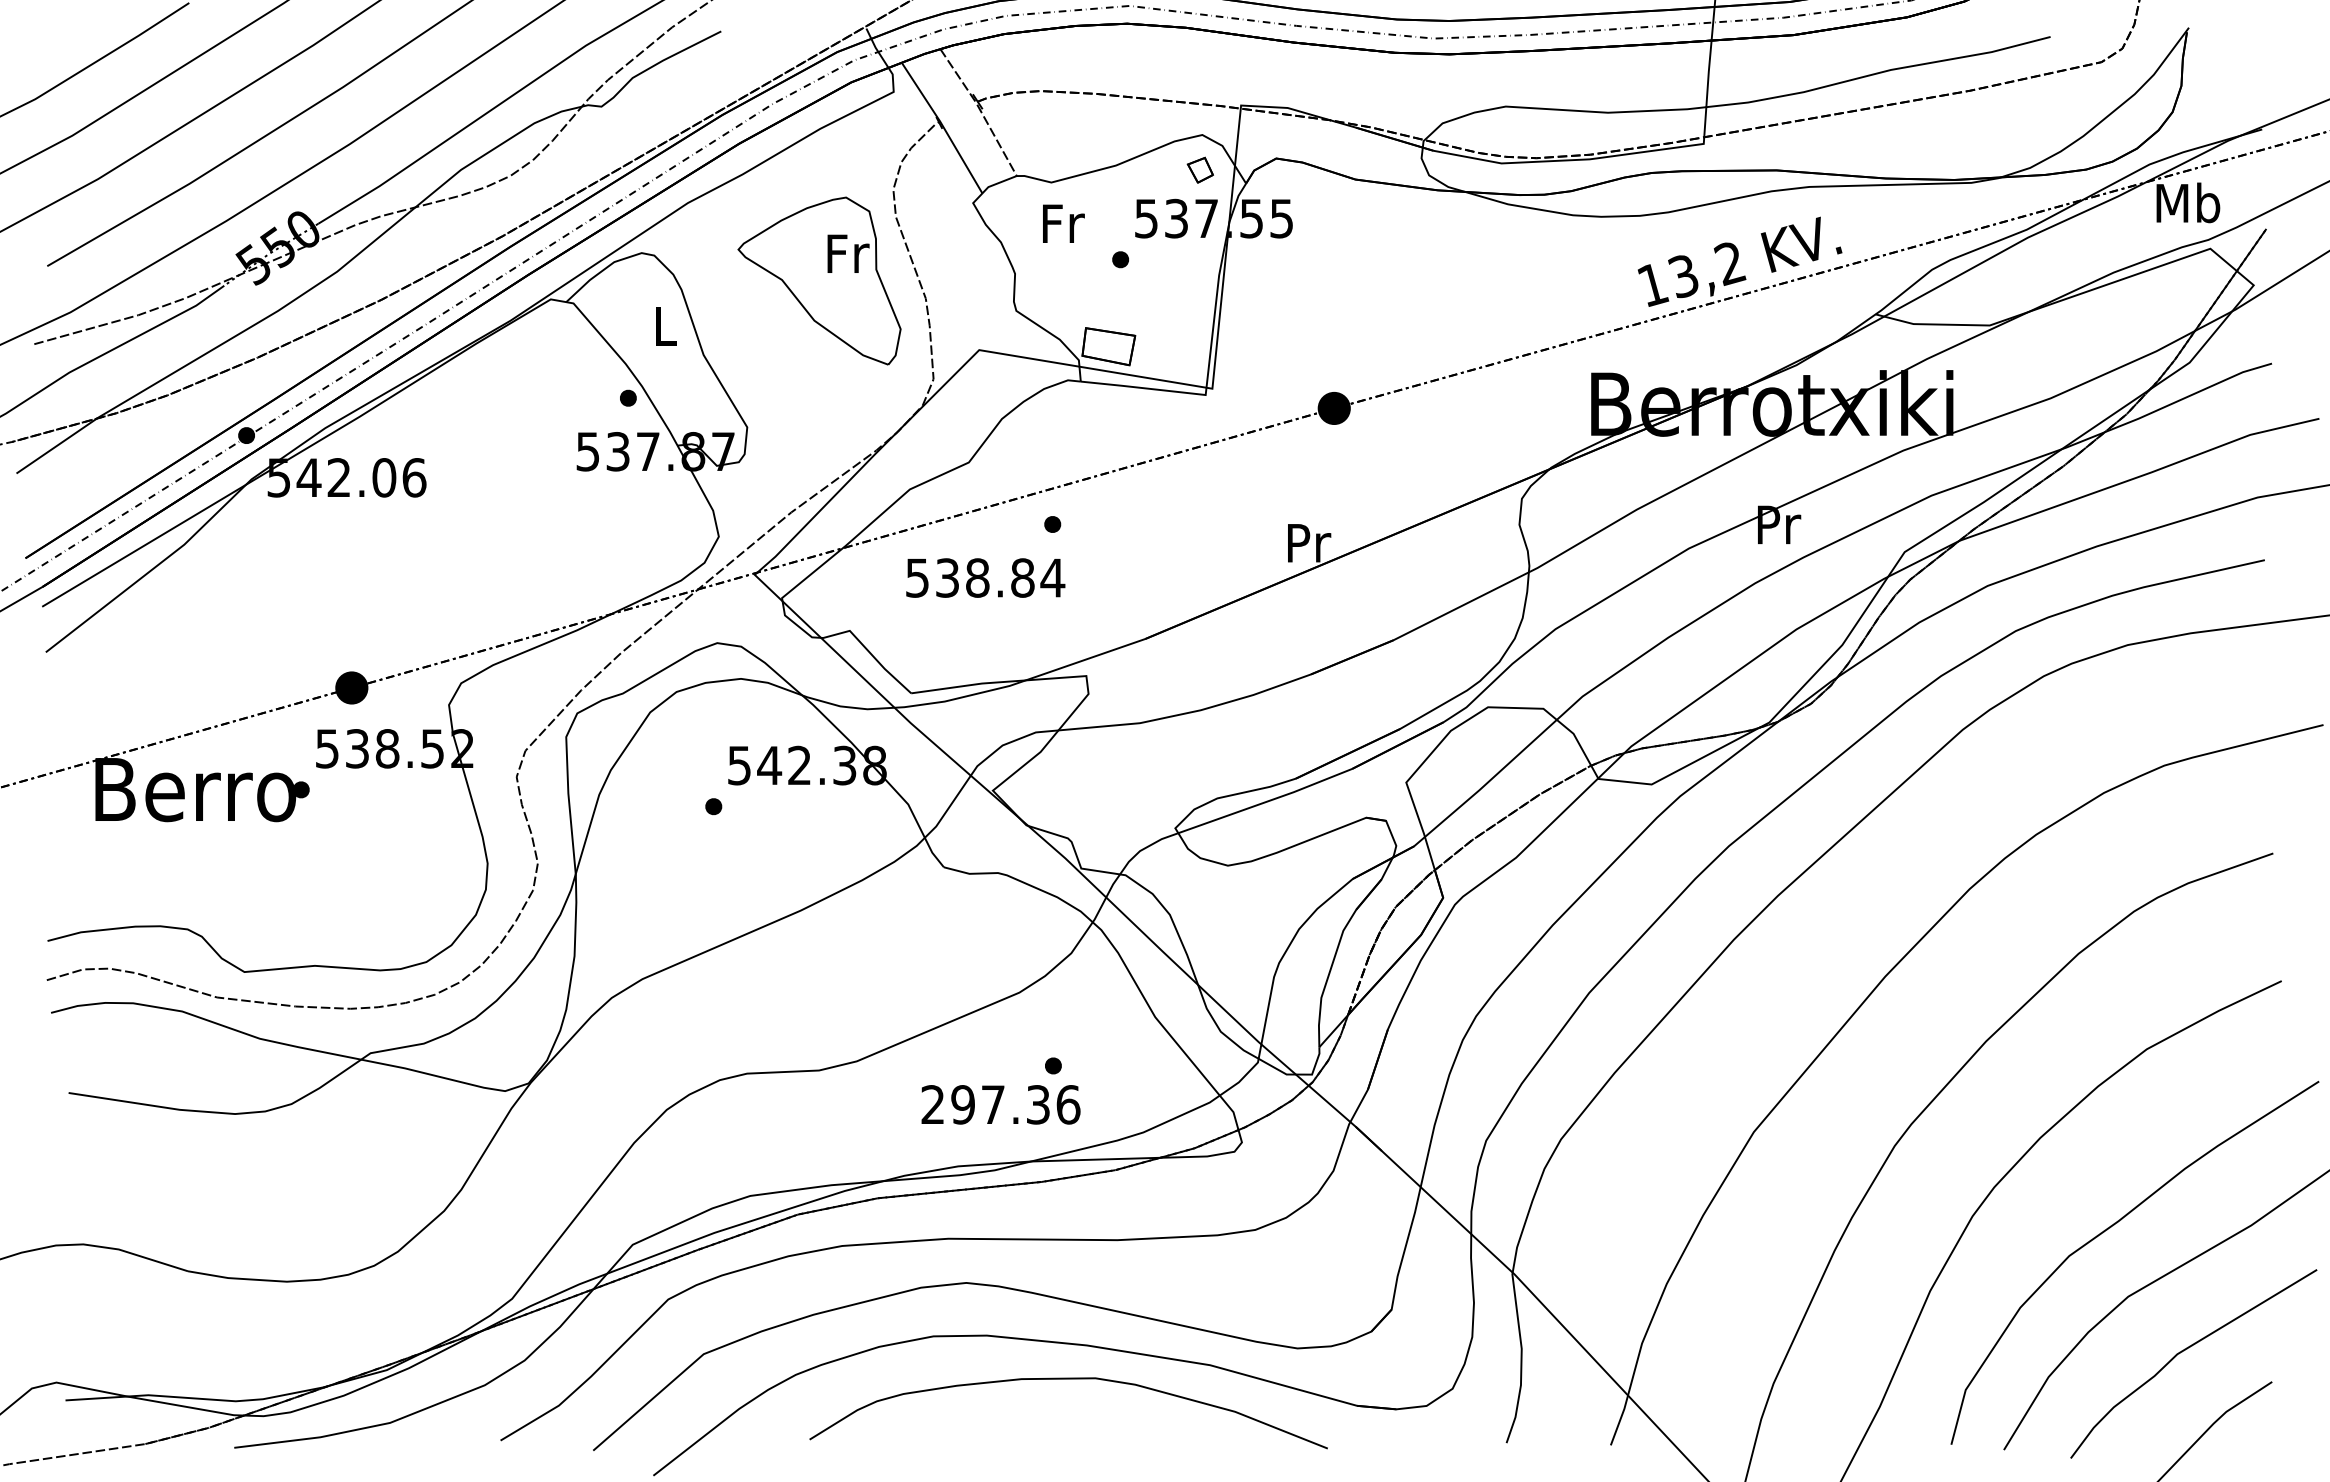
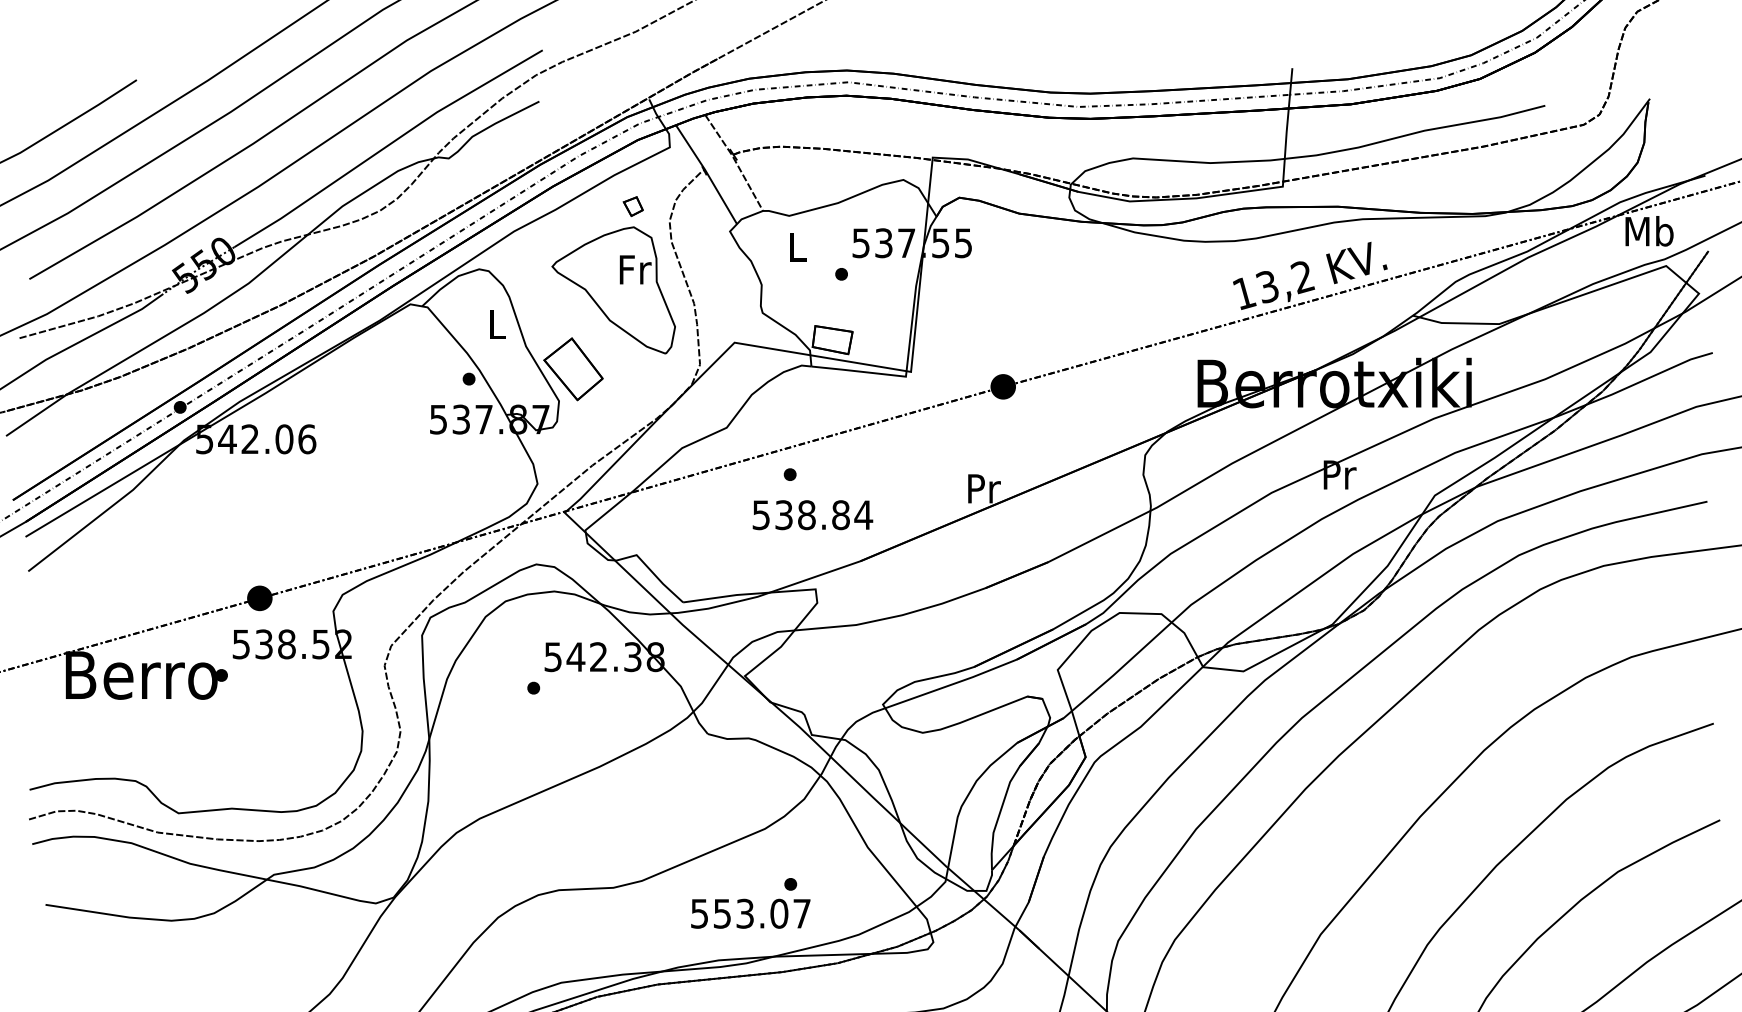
part: (1199, 169) -> (632, 206), moved
text: (1063, 223) -> (798, 246), Fr -> L
part: (765, 385) -> (572, 369), added
text: (985, 577) -> (812, 514), moved
text: (1000, 1104) -> (750, 913), 297.36 -> 553.07

